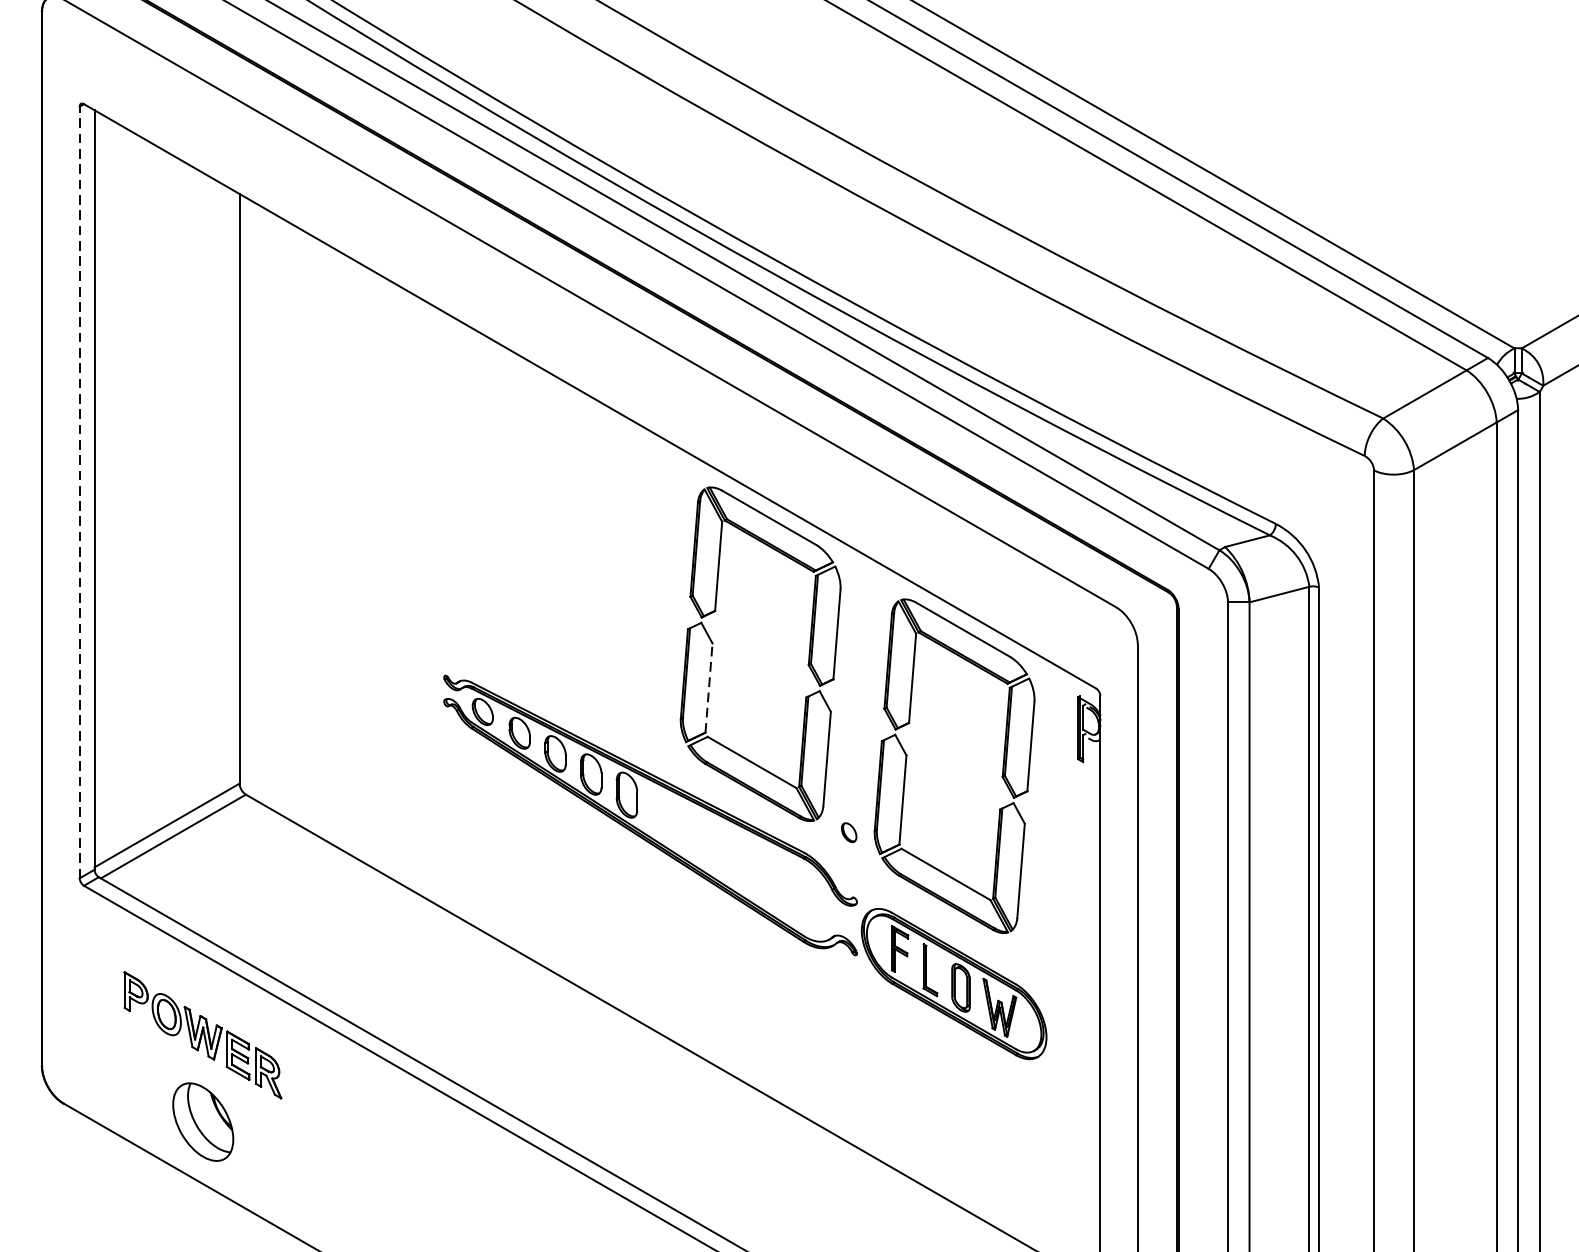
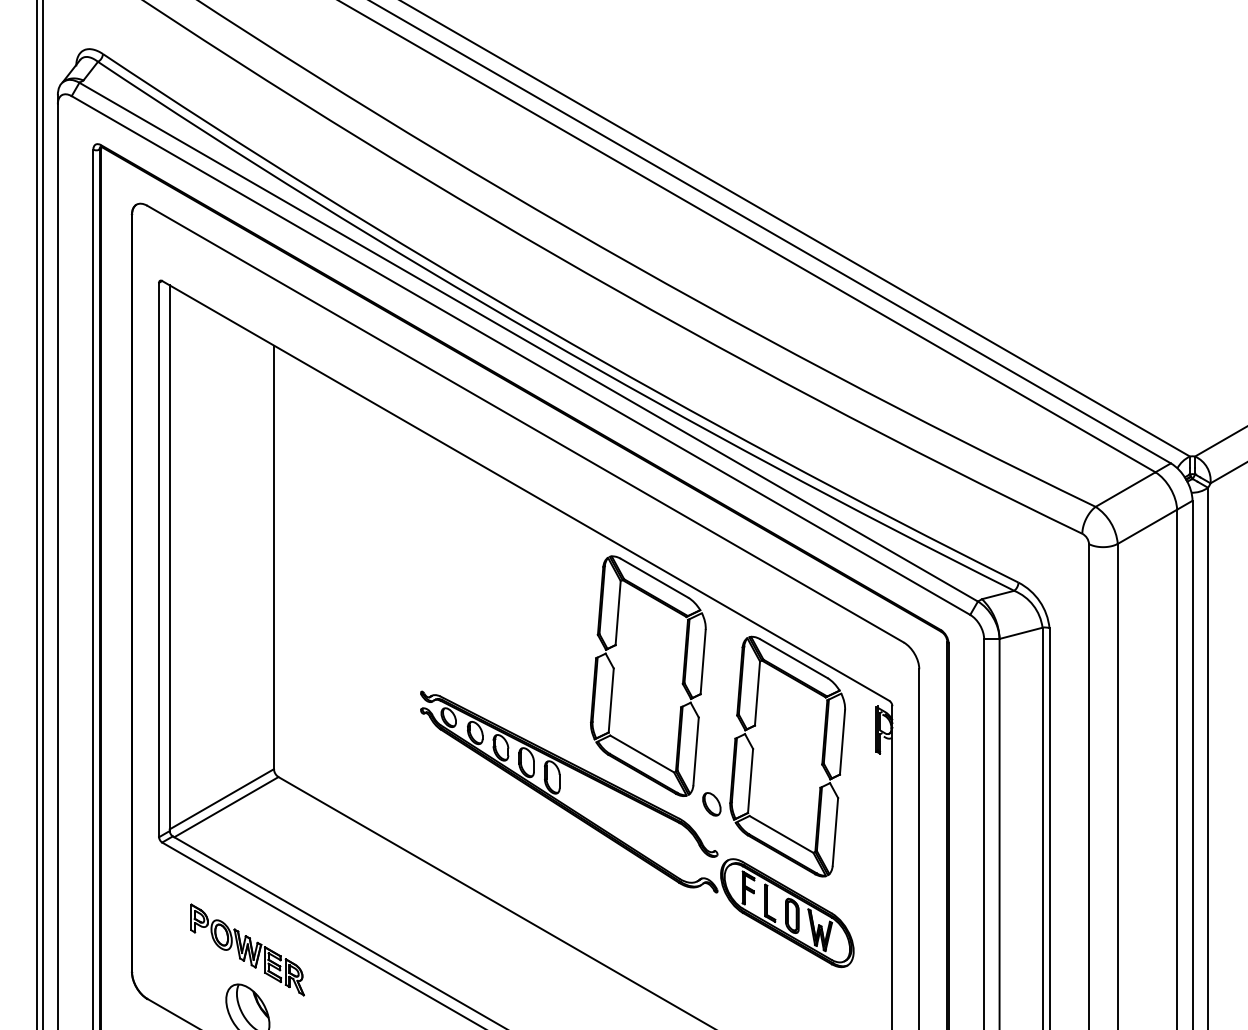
line: (80, 491) -> (159, 559), dashed -> solid
line: (709, 688) -> (611, 700), dashed -> solid
part: (848, 832) -> (711, 804), size x1.67

